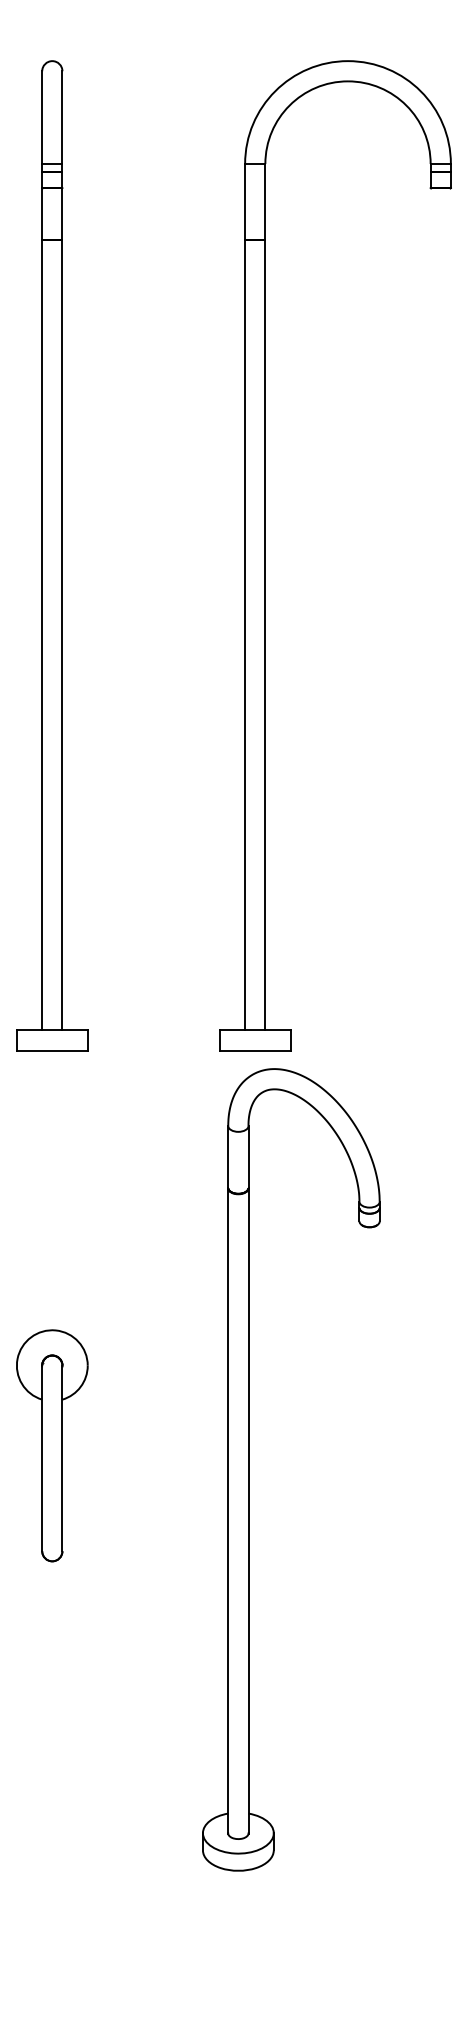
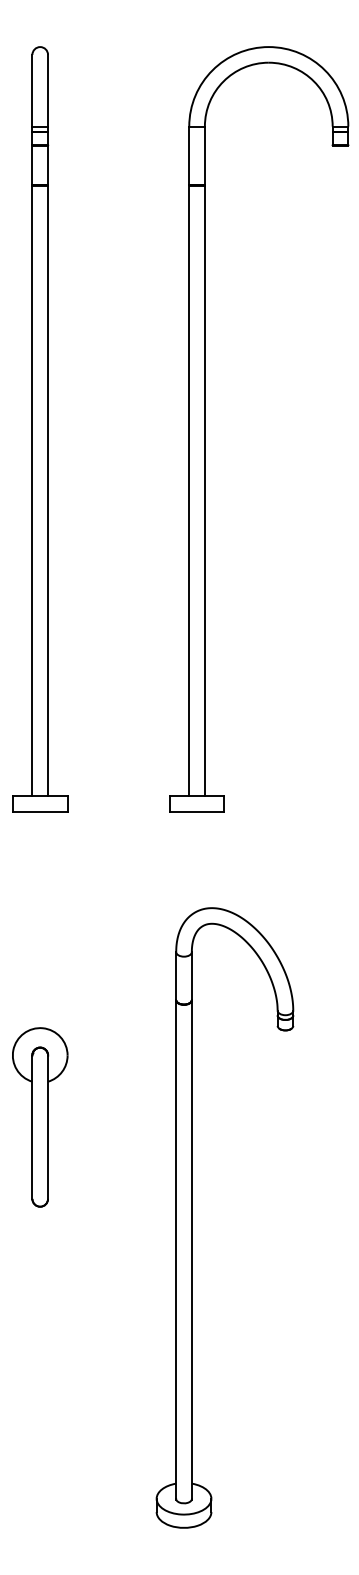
part: (249, 1469) -> (192, 1217), moved

